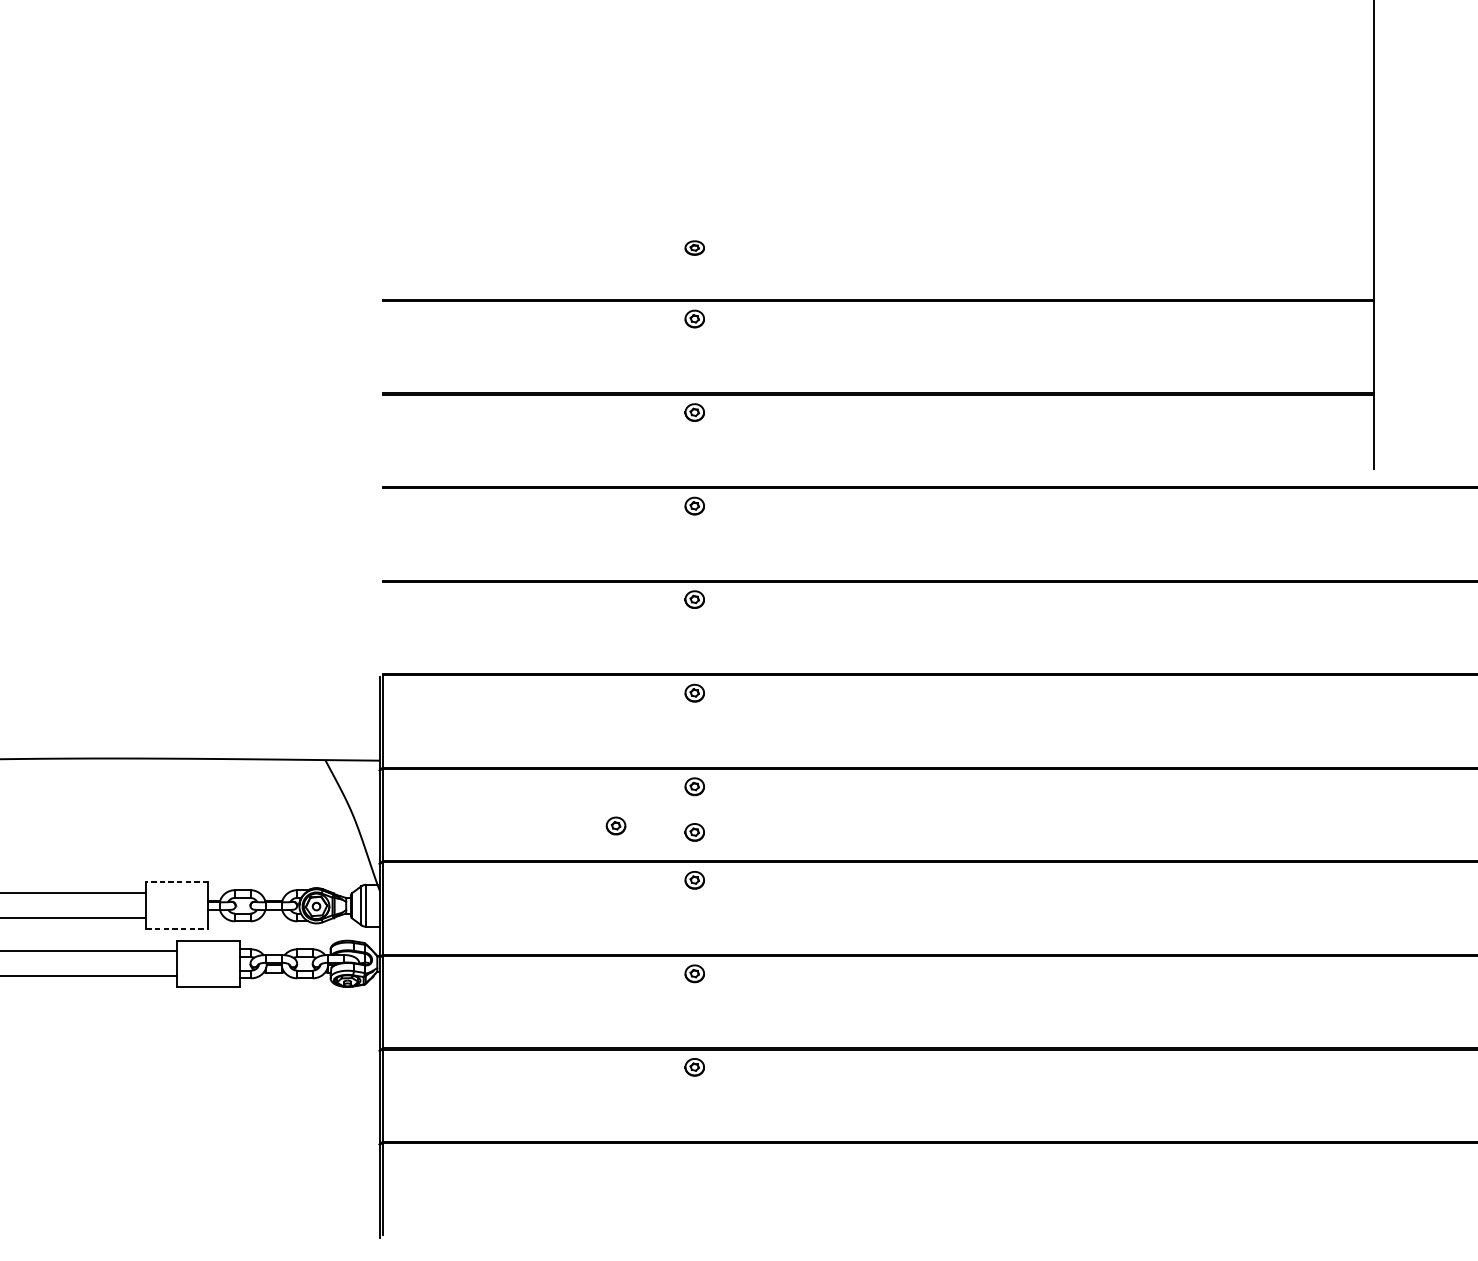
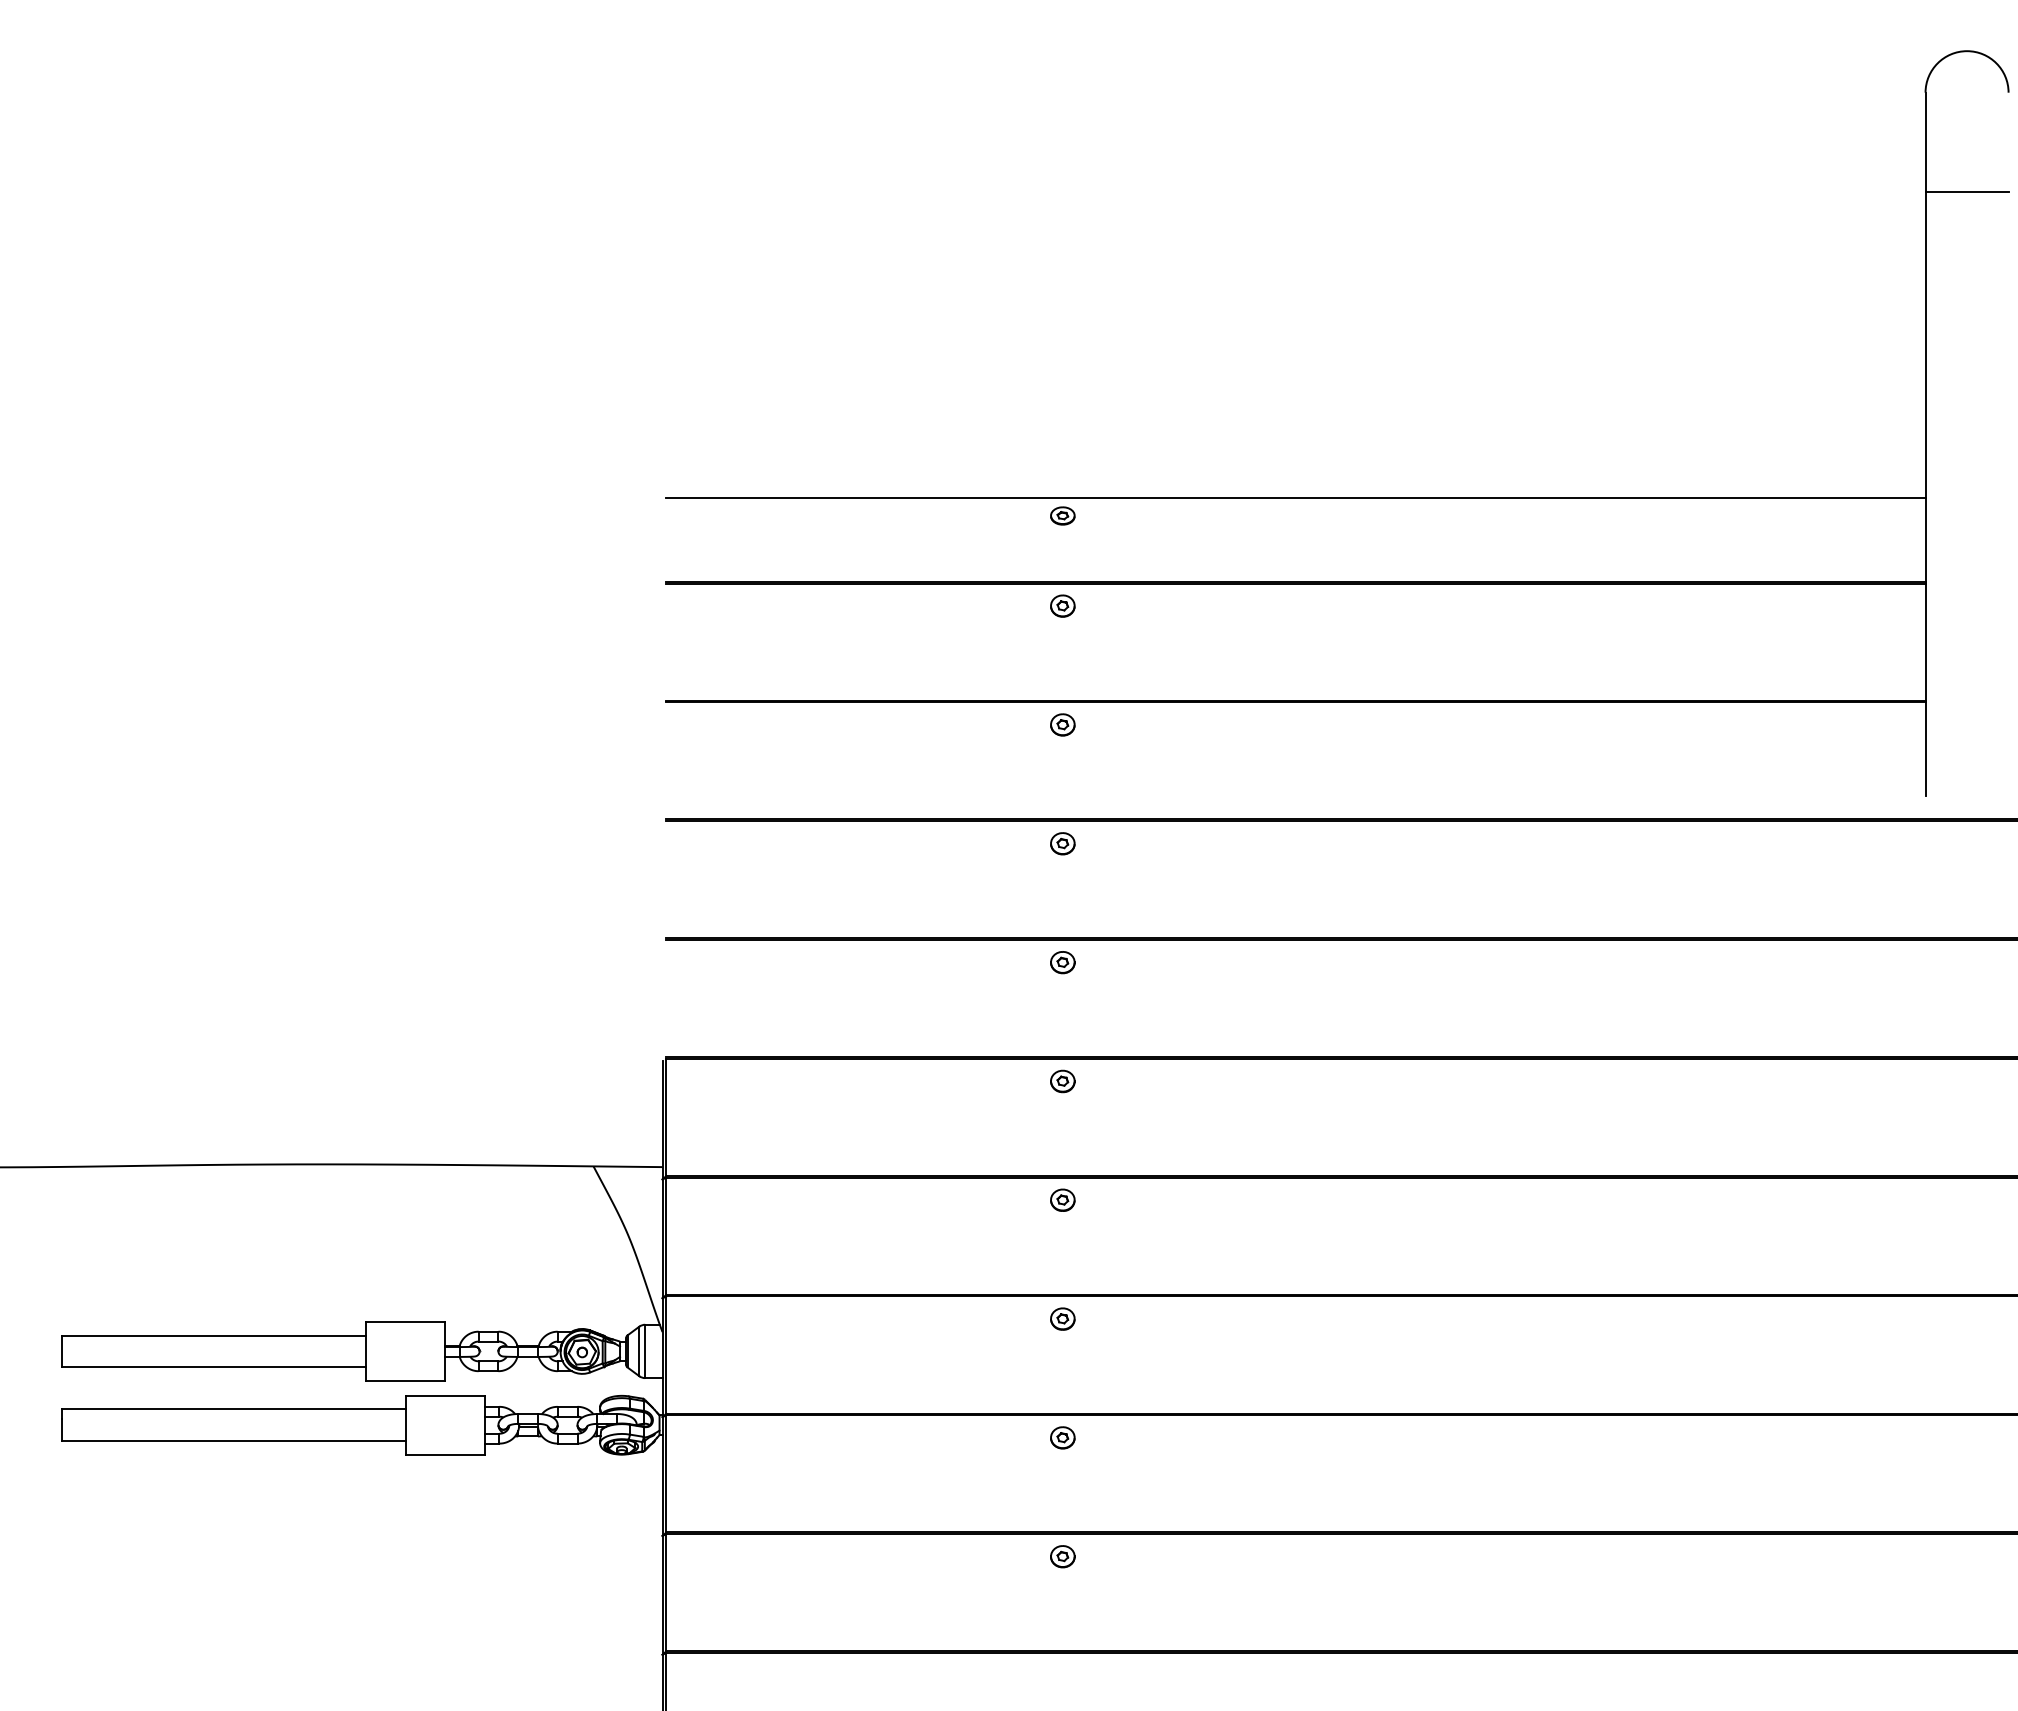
line: (877, 234) -> (1295, 498), added
part: (615, 825) -> (962, 1249), removed
part: (694, 831) -> (1062, 1257), removed
line: (177, 882) -> (405, 1321), dashed -> solid
line: (177, 929) -> (405, 1381), dashed -> solid

